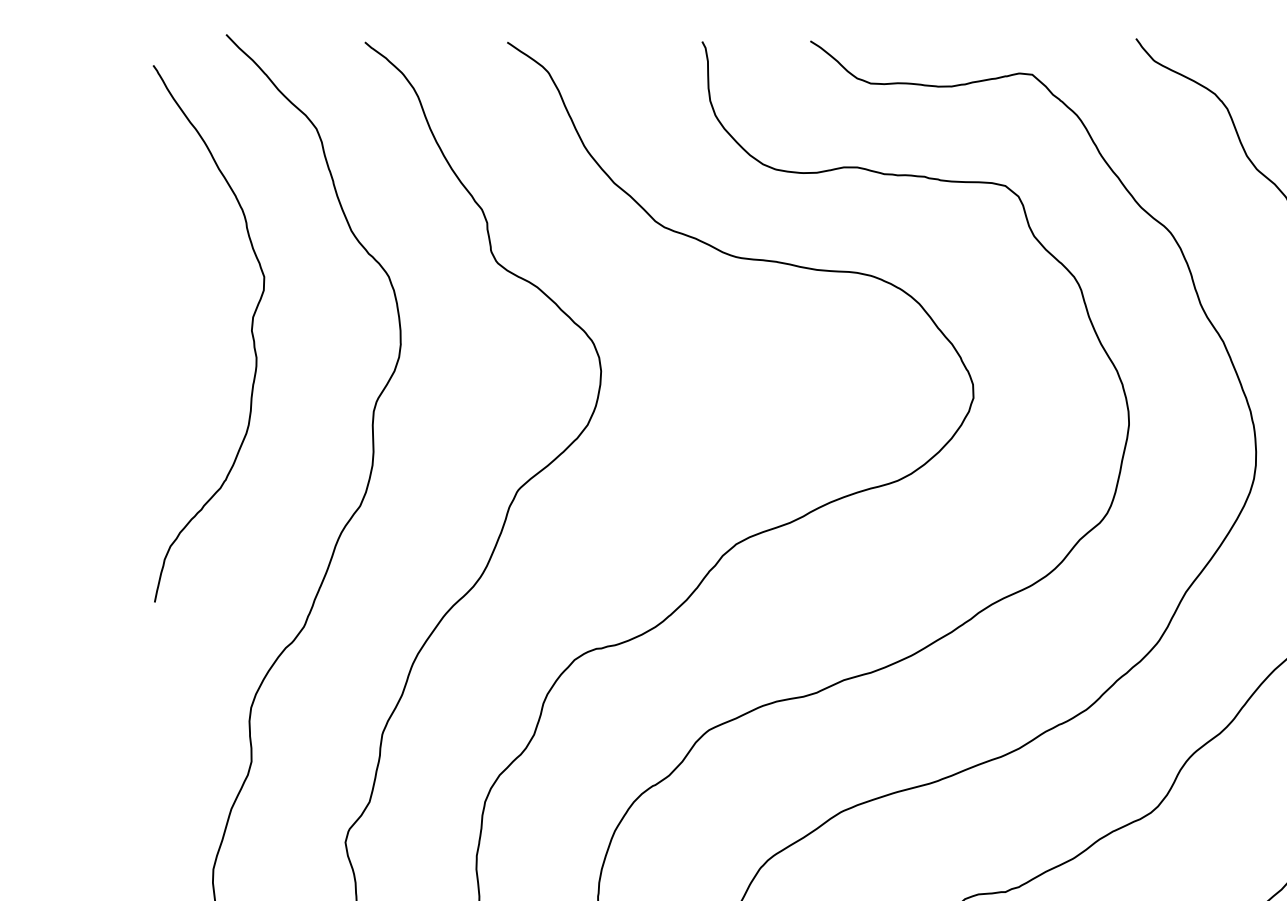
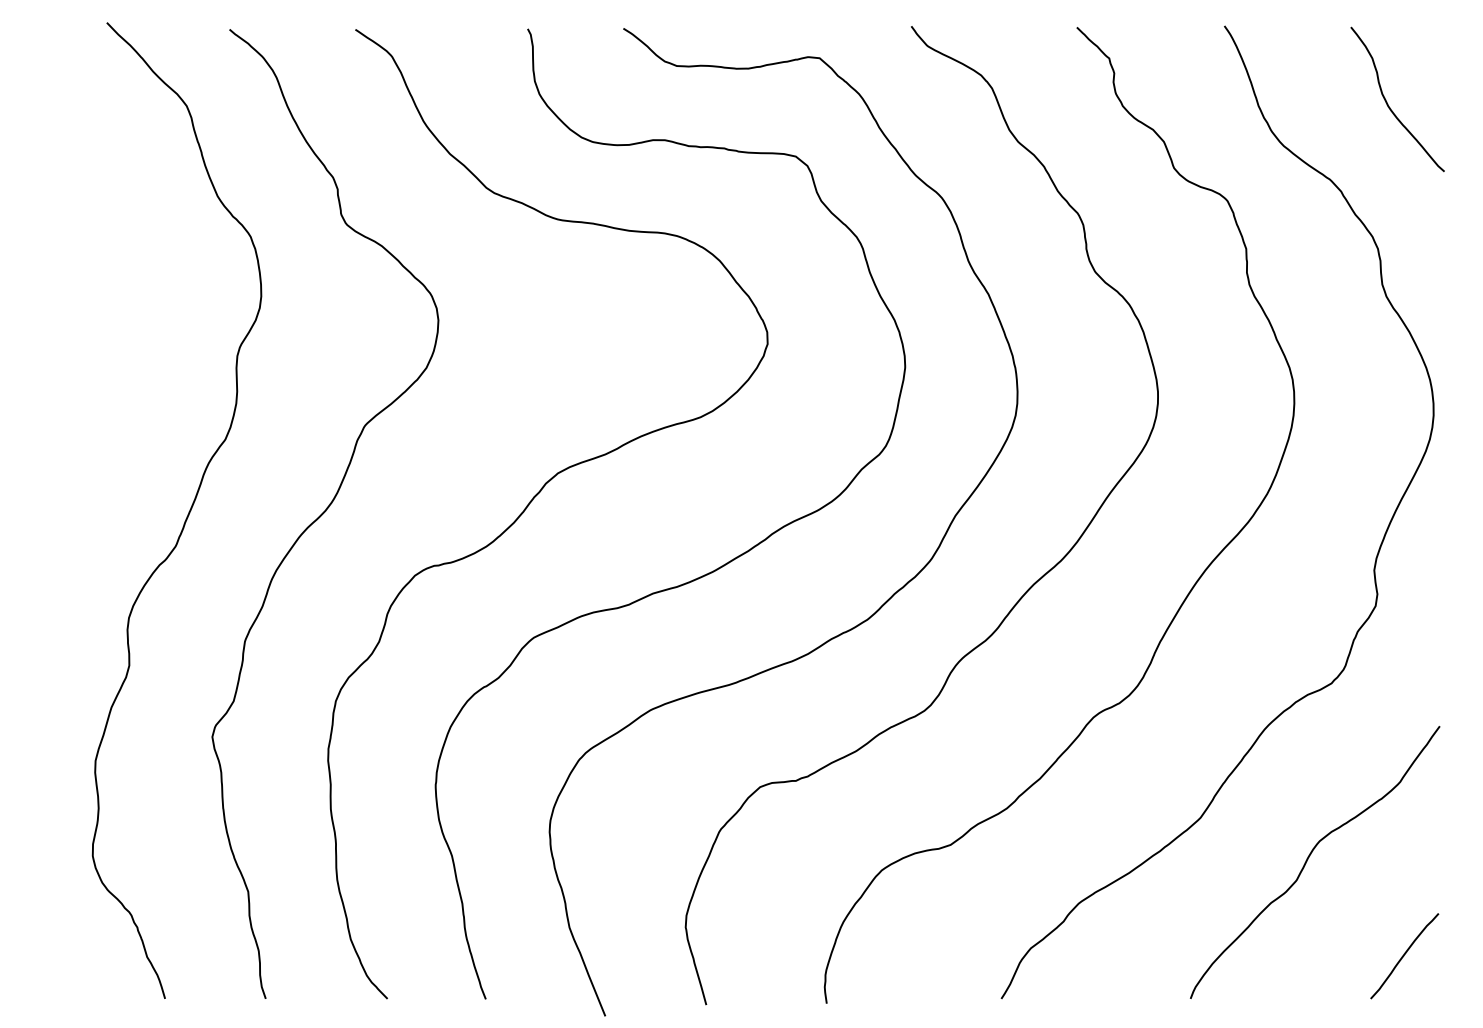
curve: (250, 331) -> (128, 285), removed

